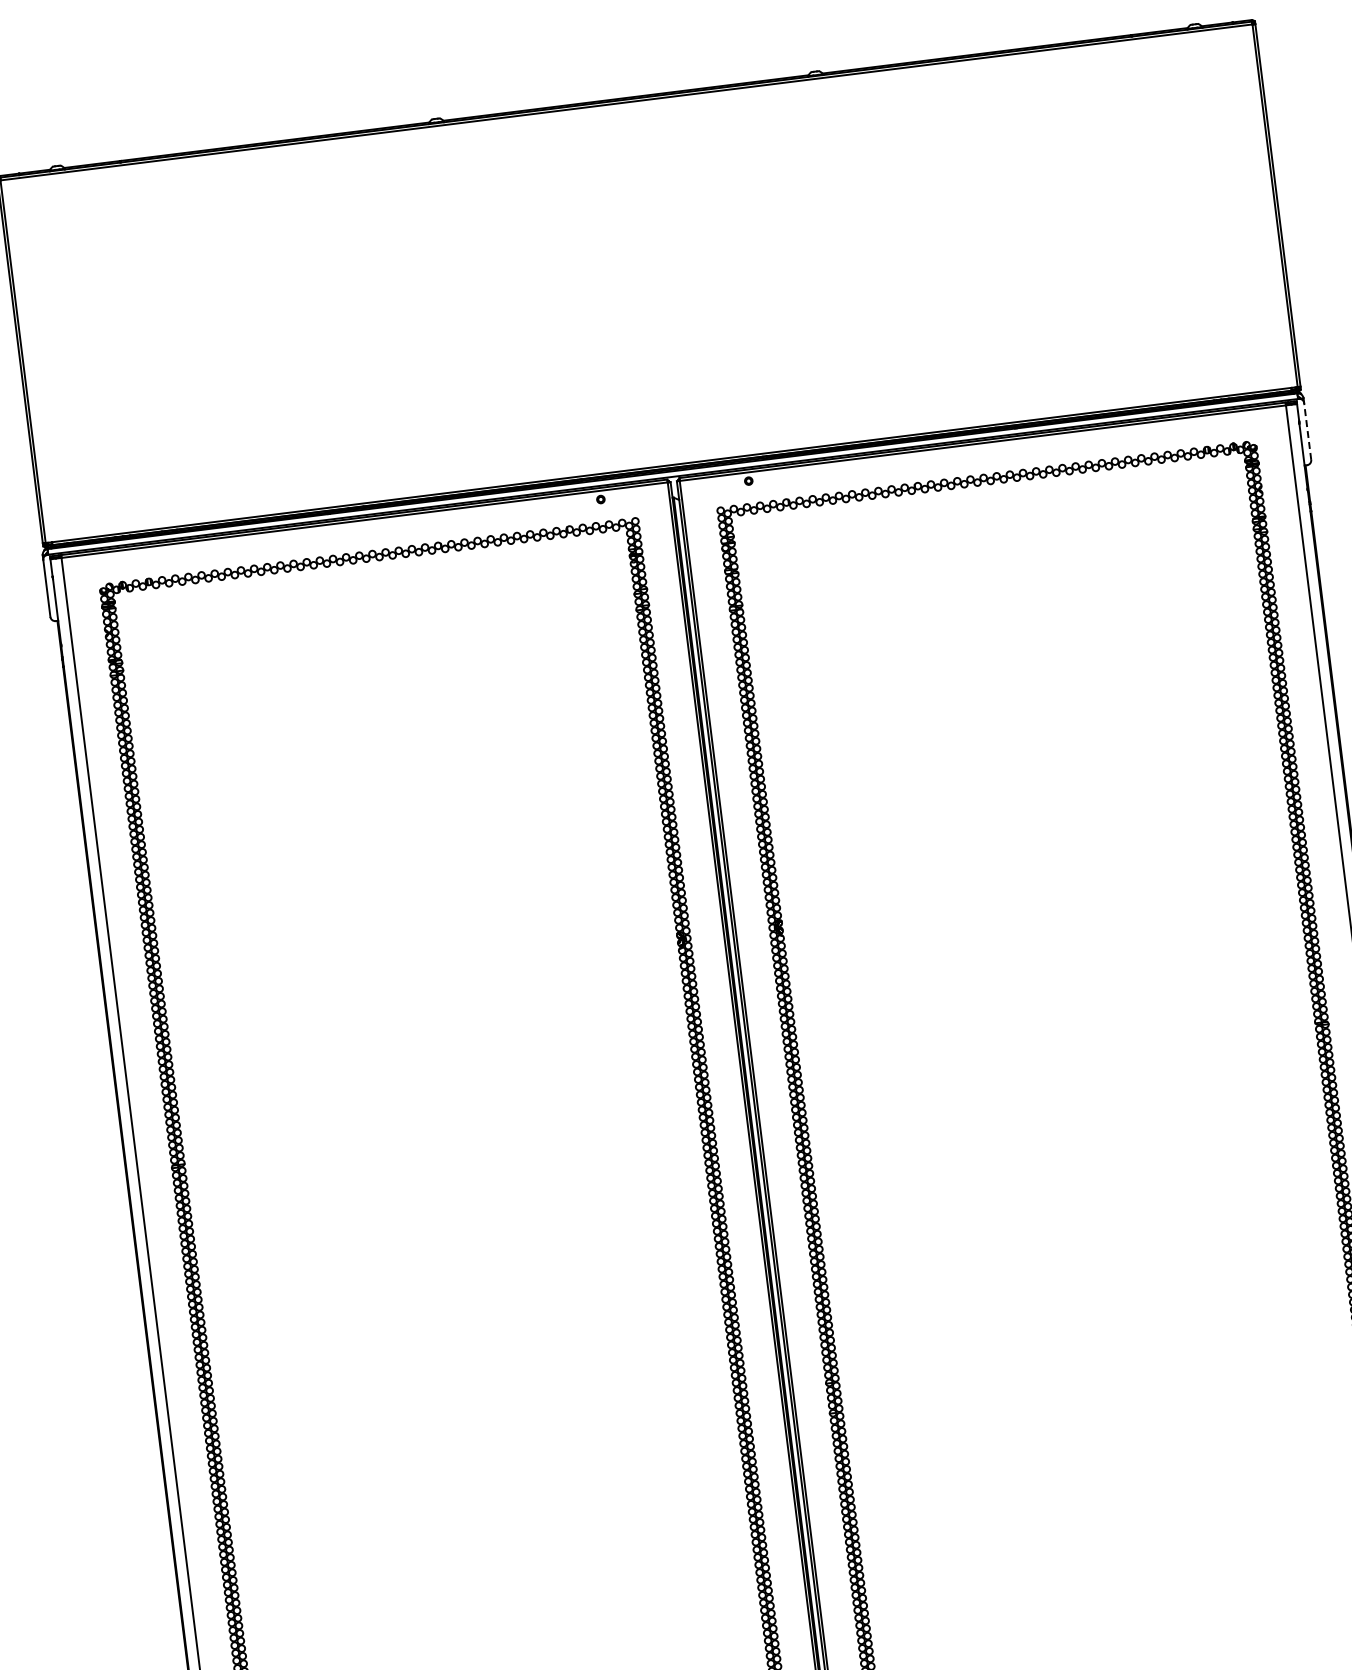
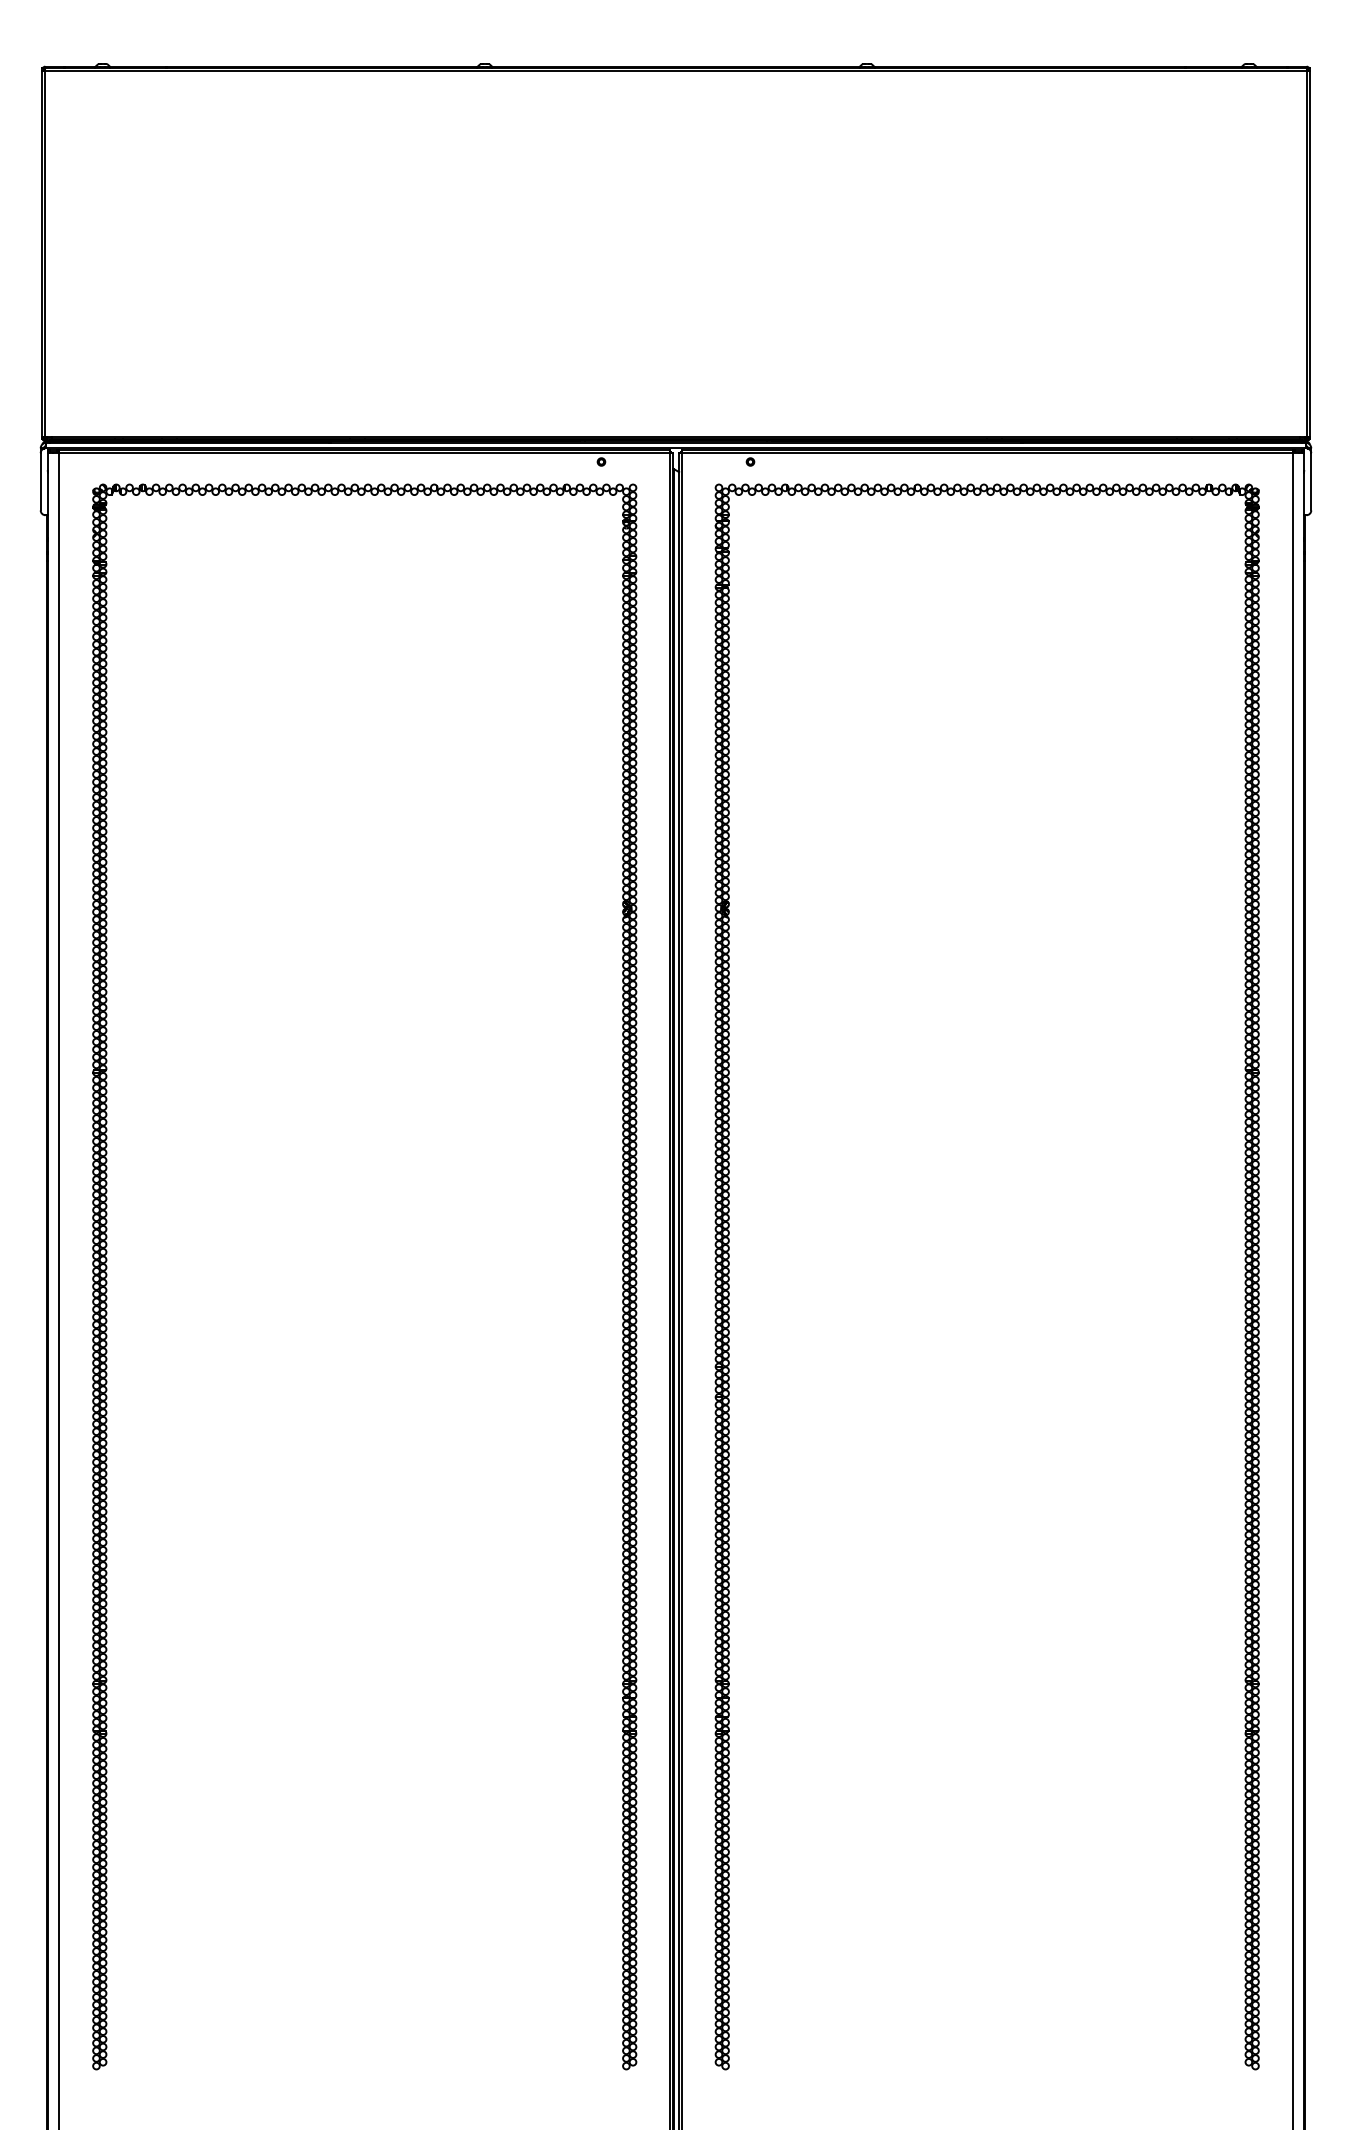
line: (1307, 431) -> (1311, 481), dashed -> solid

